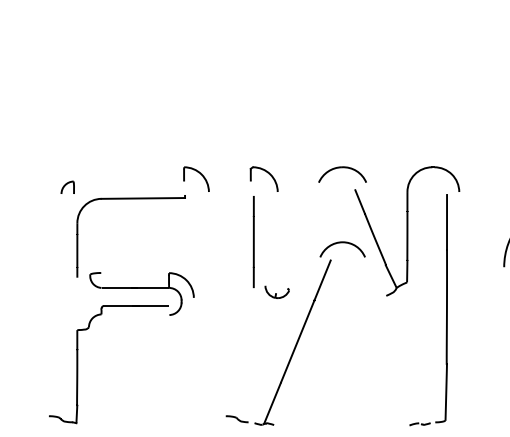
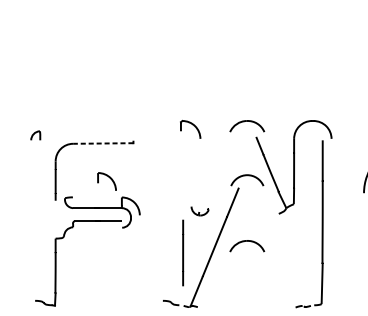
part: (196, 178) -> (107, 181), moved
part: (67, 186) -> (35, 134), moved
line: (143, 198) -> (103, 143), solid -> dashed
line: (253, 242) -> (182, 253), moved
part: (342, 340) -> (247, 246), added

